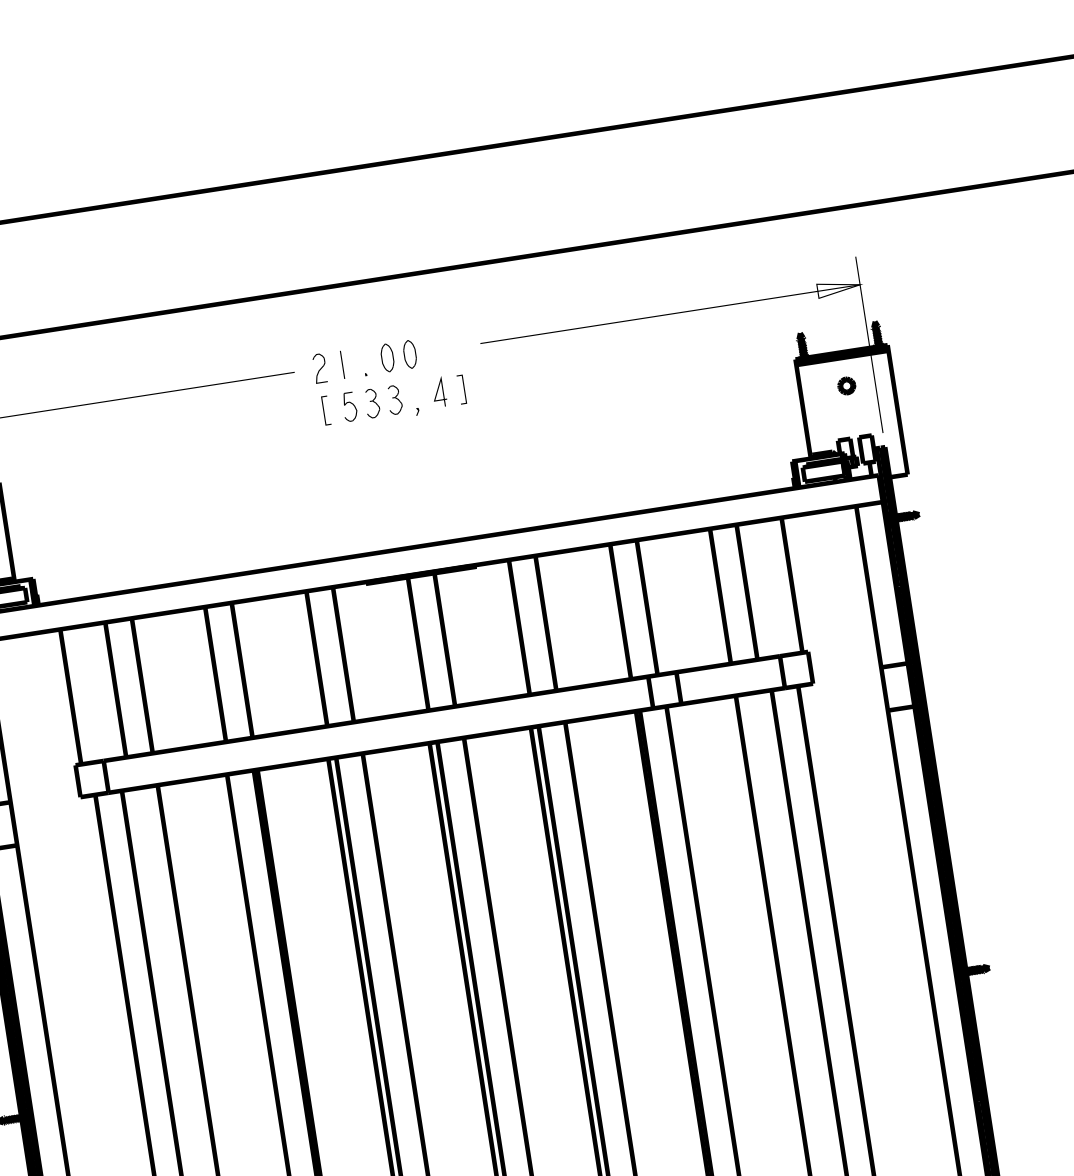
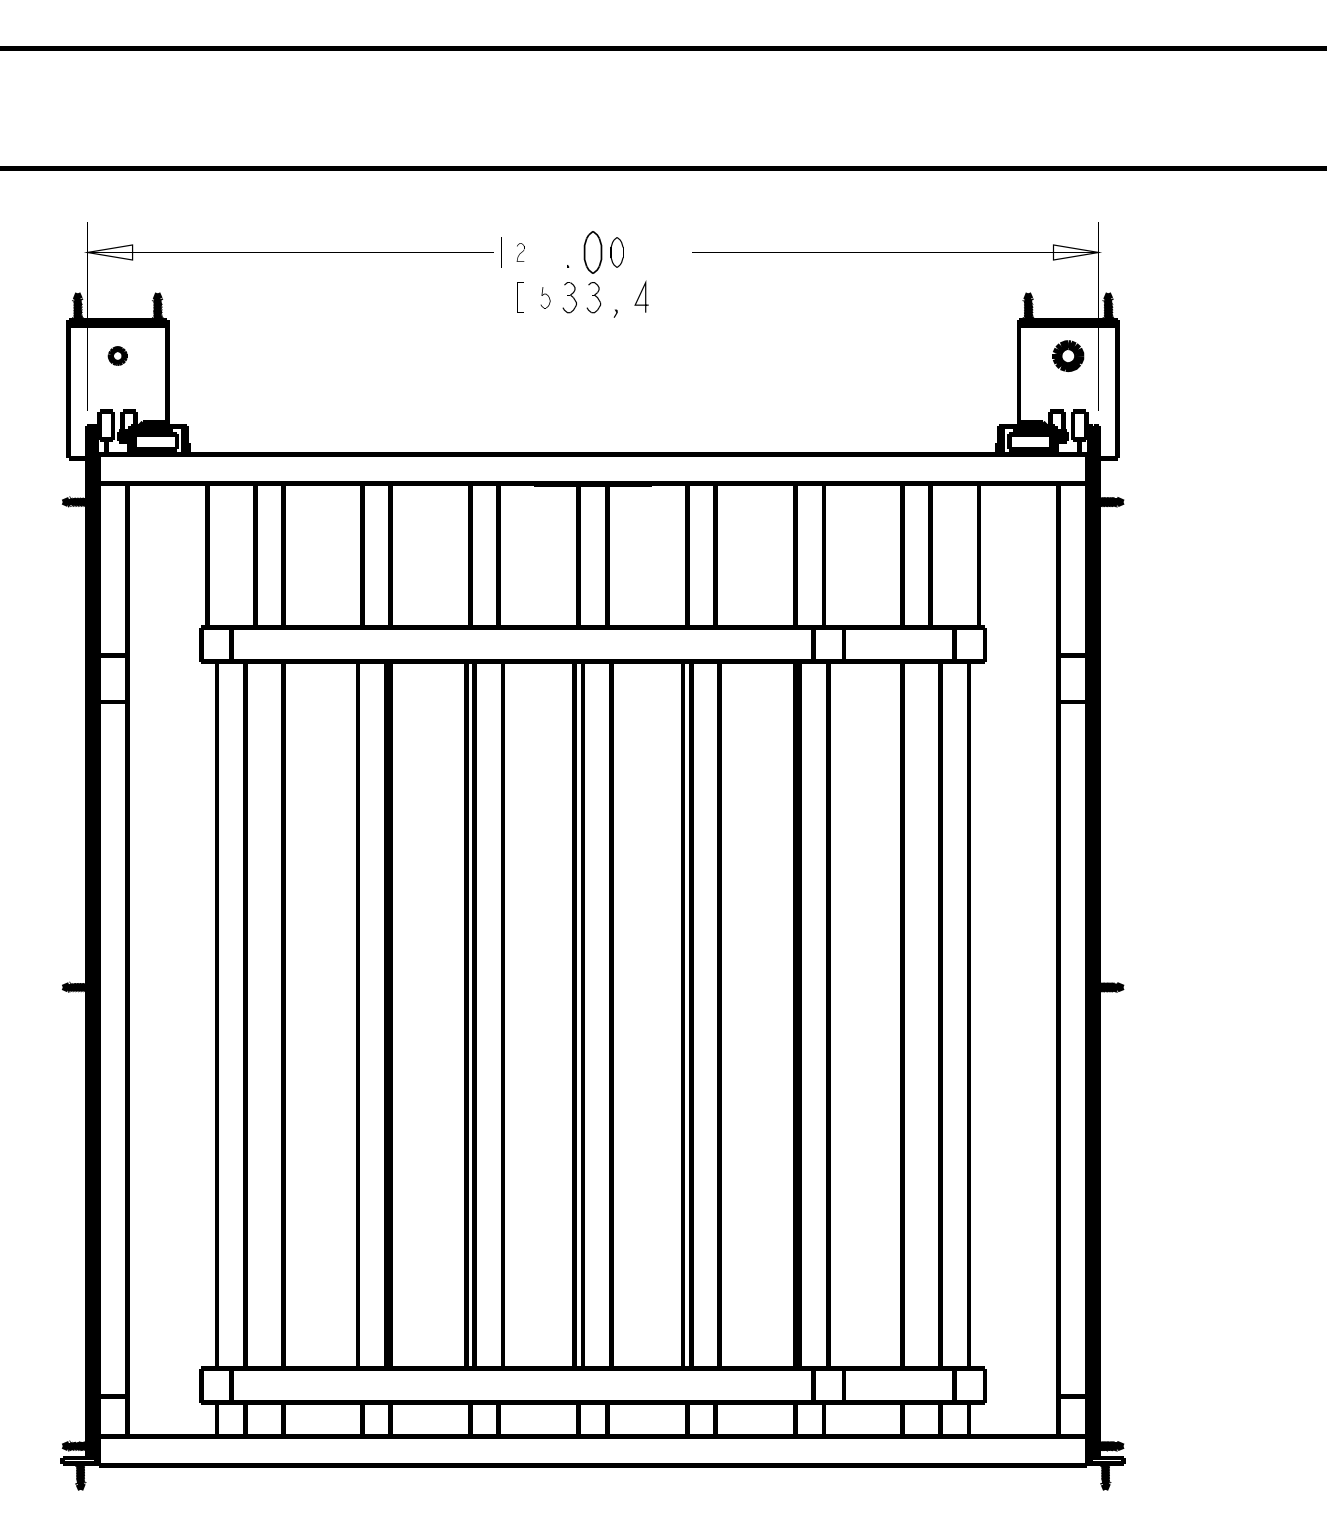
part: (387, 358) -> (592, 252), size x1.4
line: (342, 364) -> (501, 252), moved
part: (319, 368) -> (520, 252), size x0.6
part: (846, 385) -> (1068, 355), size x1.6
line: (464, 389) -> (668, 297), removed
part: (349, 406) -> (545, 297), size x0.7

